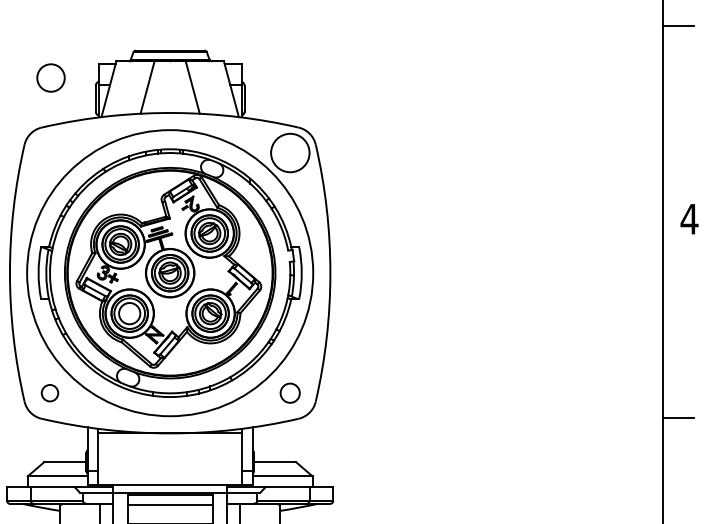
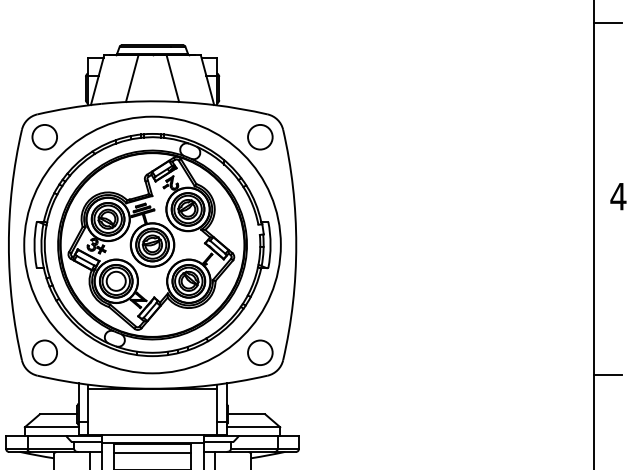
circle: (50, 77) -> (44, 136), moved
circle: (290, 152) -> (260, 136), size x0.71
circle: (49, 392) -> (44, 352), size x1.67
circle: (289, 392) -> (259, 352), size x1.43

